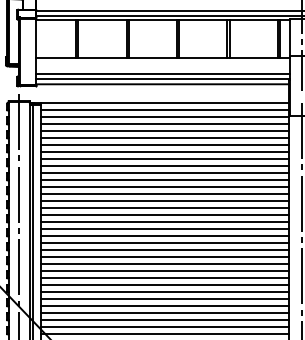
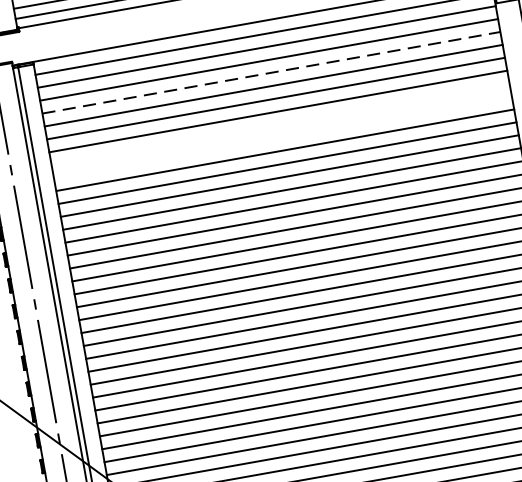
line: (165, 131) -> (272, 72), solid -> dashed
line: (164, 159) -> (279, 124), removed
line: (164, 166) -> (281, 137), removed

